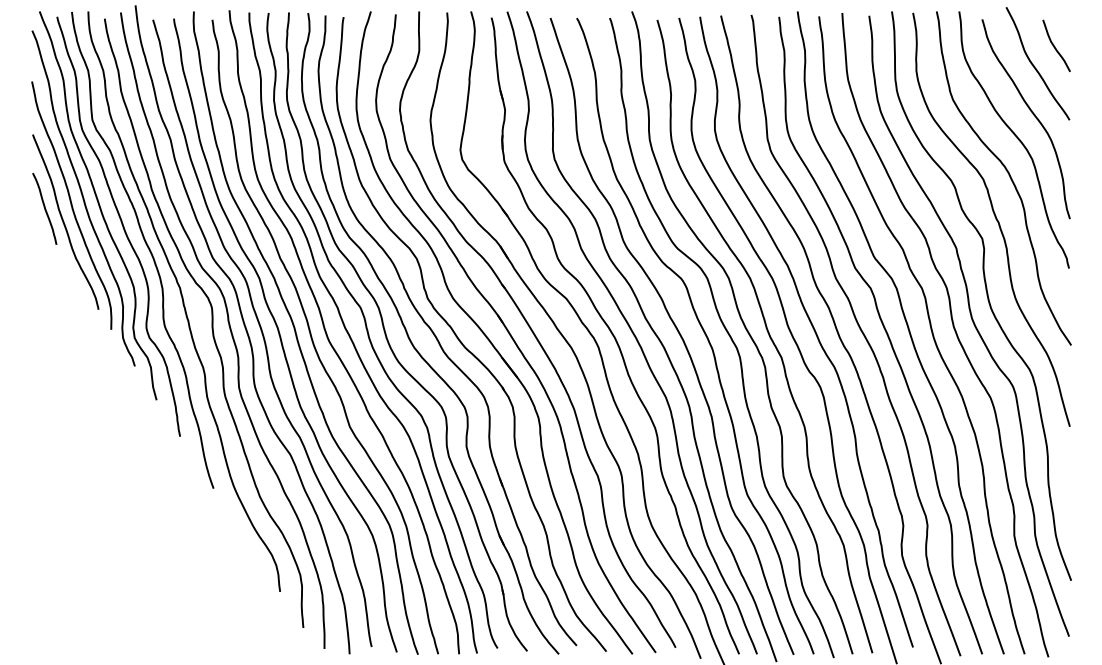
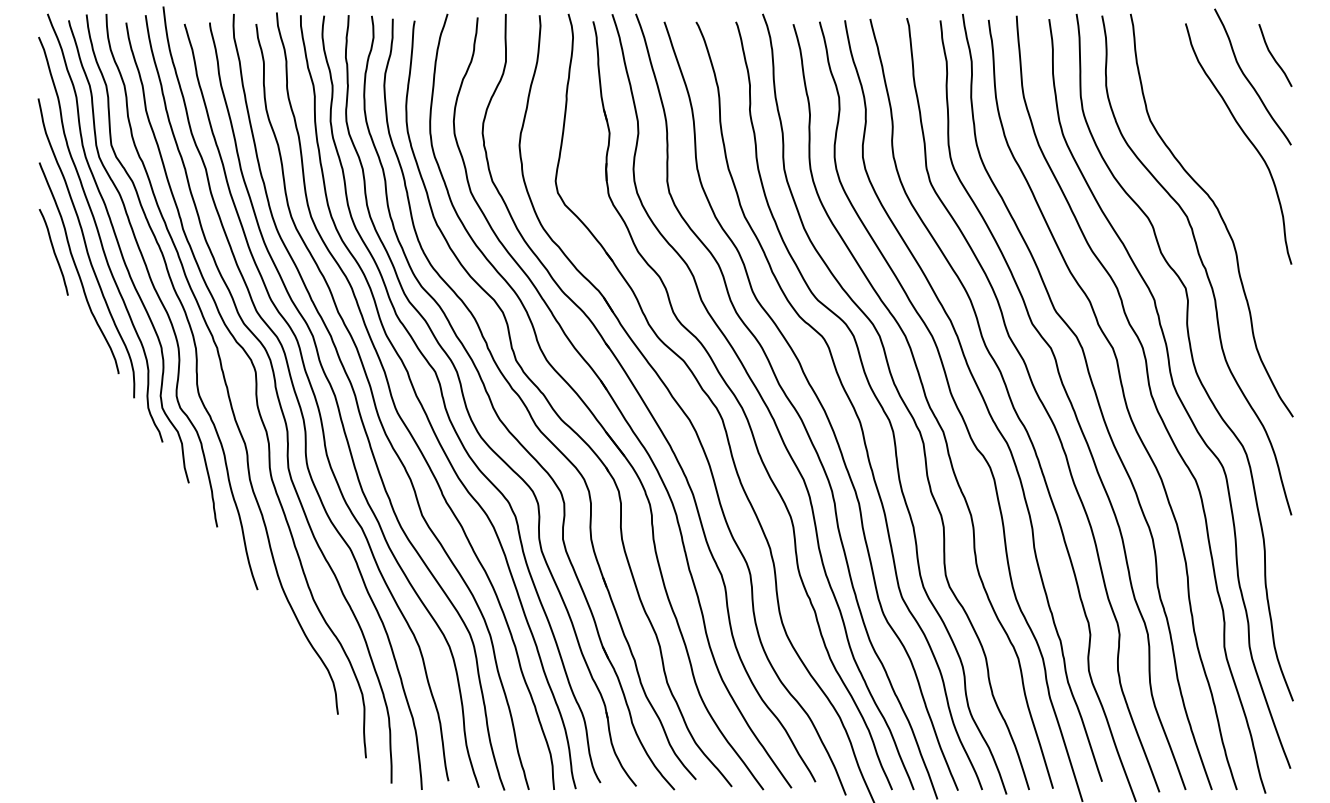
curve: (1016, 138) -> (1226, 167), removed

